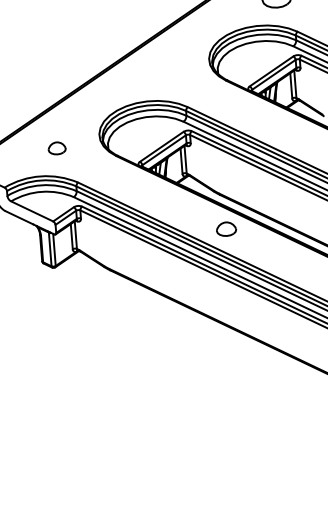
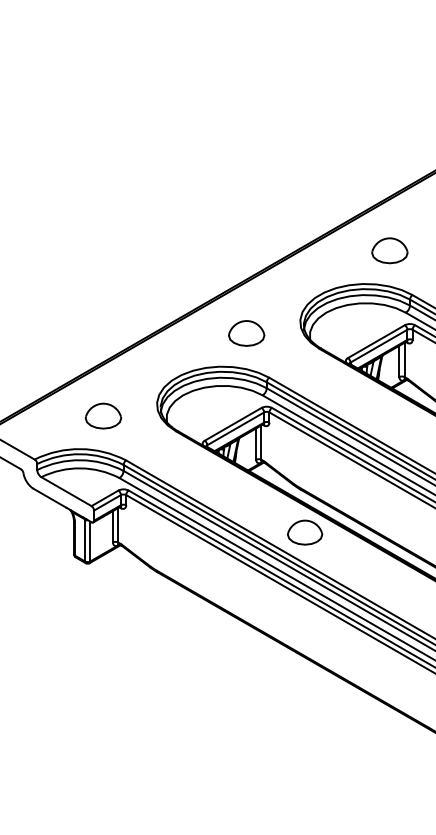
part: (166, 73) -> (246, 333), added
part: (57, 147) -> (103, 415), size x1.67
part: (226, 229) -> (305, 532), size x1.43

